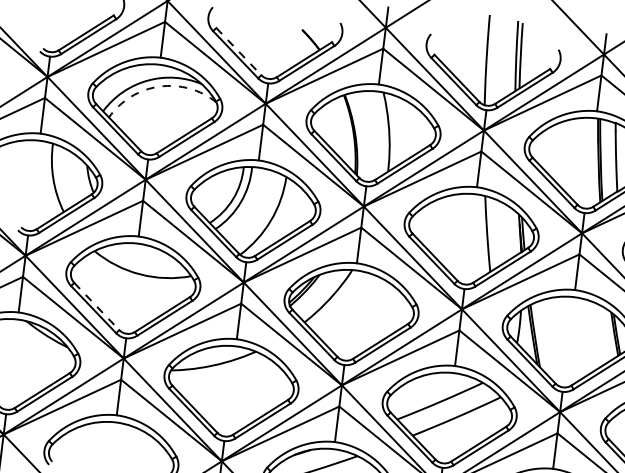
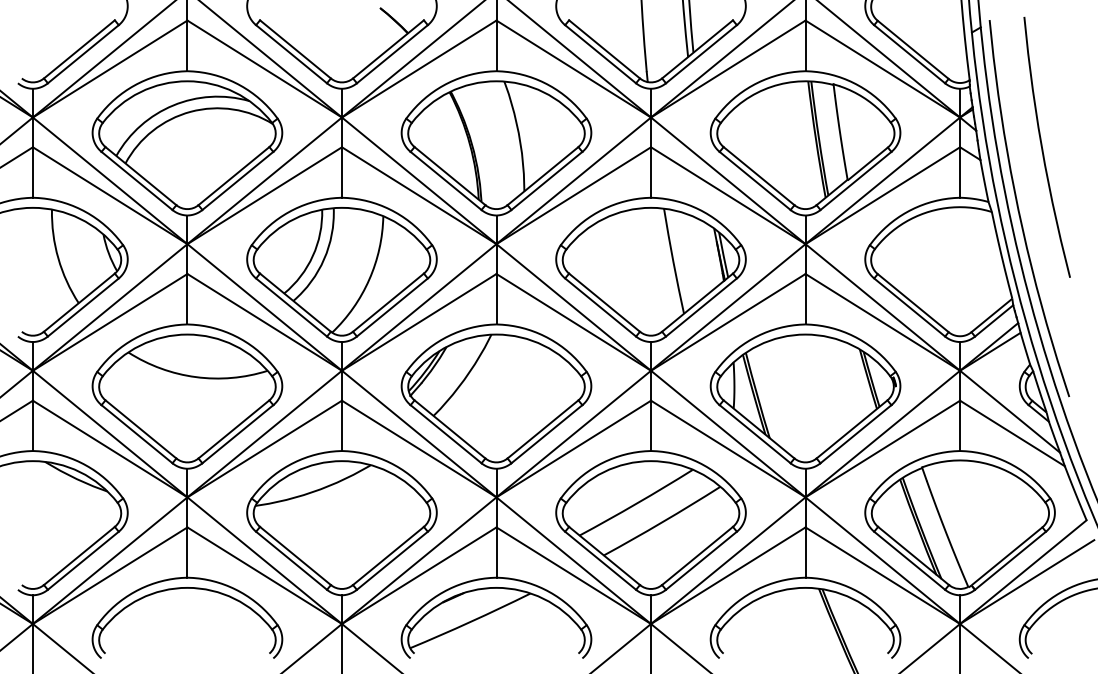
line: (238, 51) -> (295, 49), dashed -> solid
arc: (159, 86) -> (190, 111), dashed -> solid
line: (96, 306) -> (140, 429), dashed -> solid

